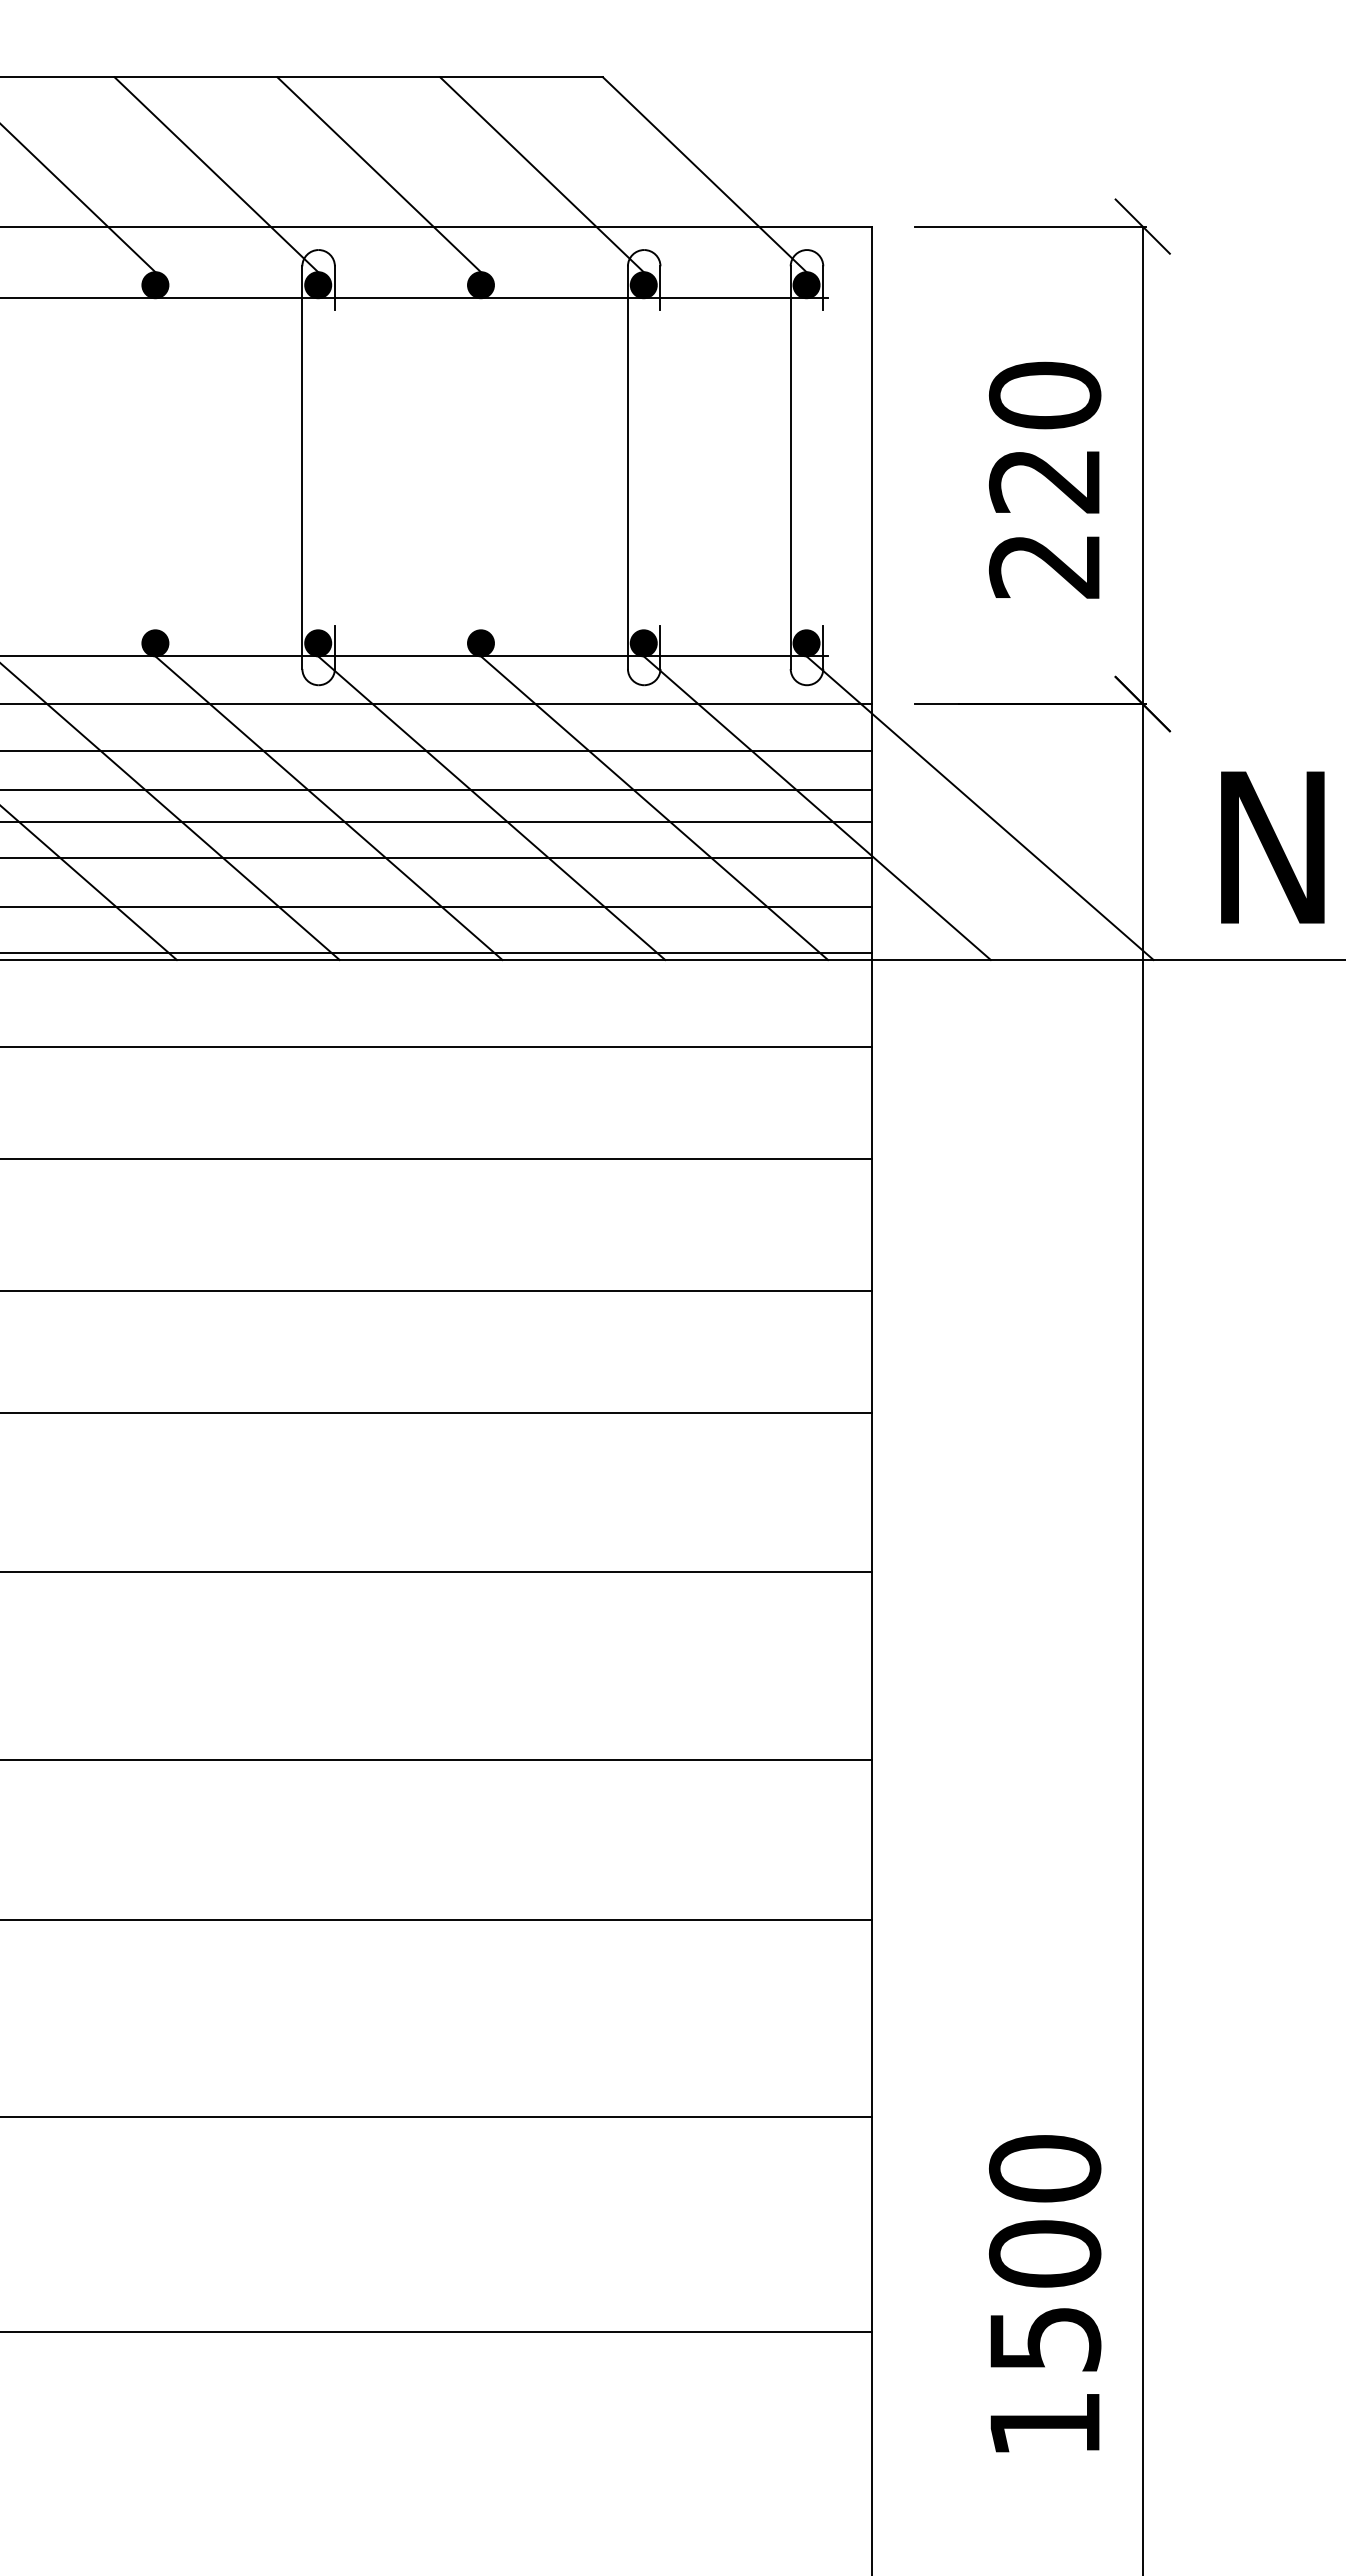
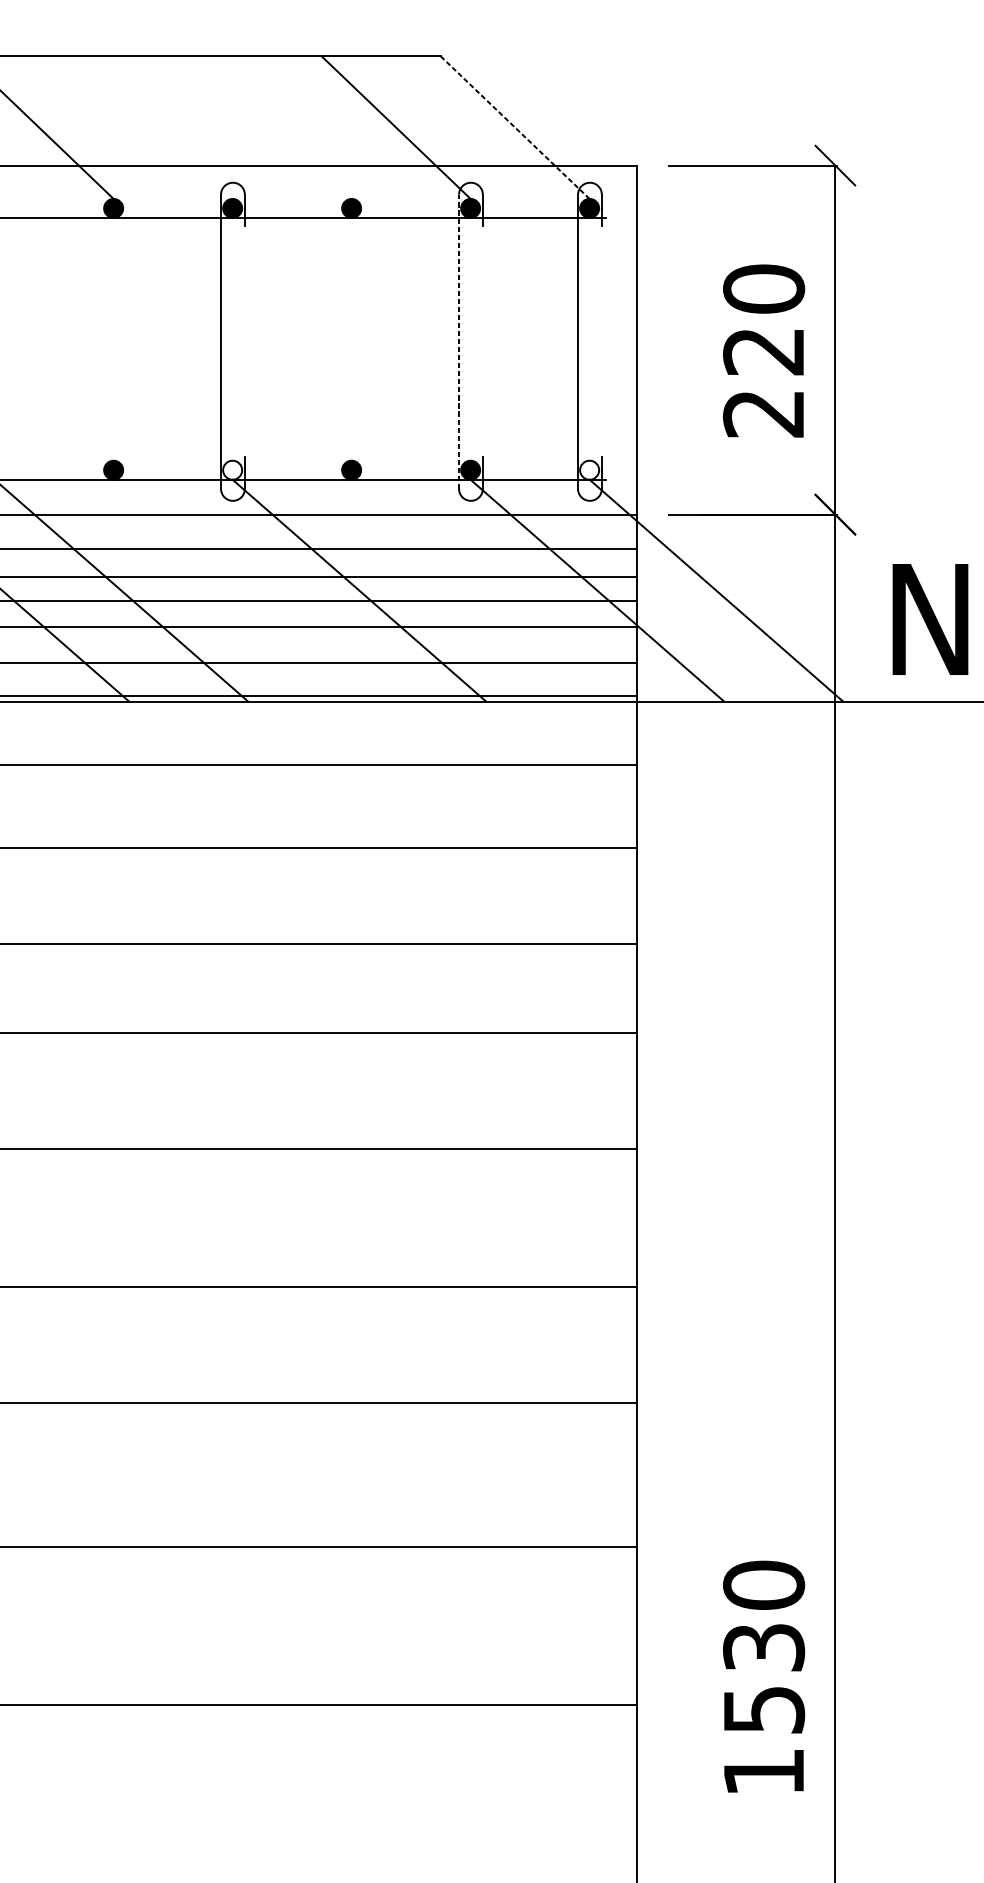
line: (216, 174) -> (158, 127), removed
line: (378, 174) -> (276, 127), removed
line: (704, 174) -> (515, 127), solid -> dashed
line: (627, 467) -> (458, 341), solid -> dashed
fill: (318, 643) -> (232, 470), removed
fill: (806, 643) -> (589, 470), removed
line: (328, 808) -> (240, 590), removed
line: (654, 808) -> (478, 590), removed
text: (1044, 2253) -> (763, 1647), 1500 -> 1530

